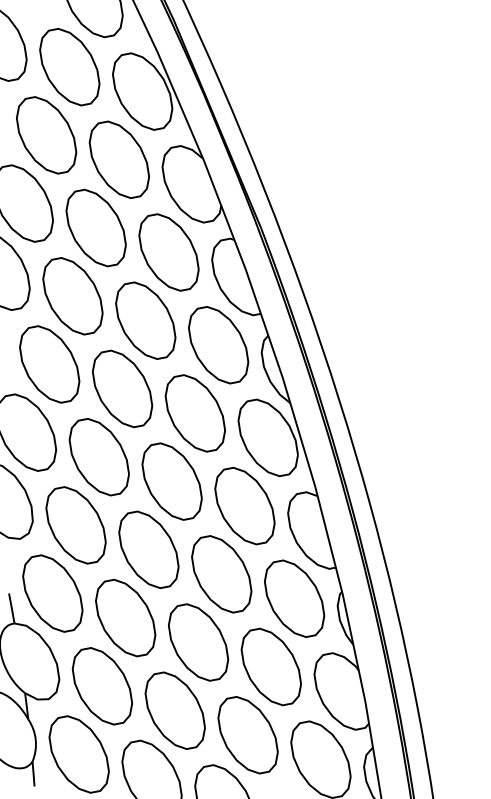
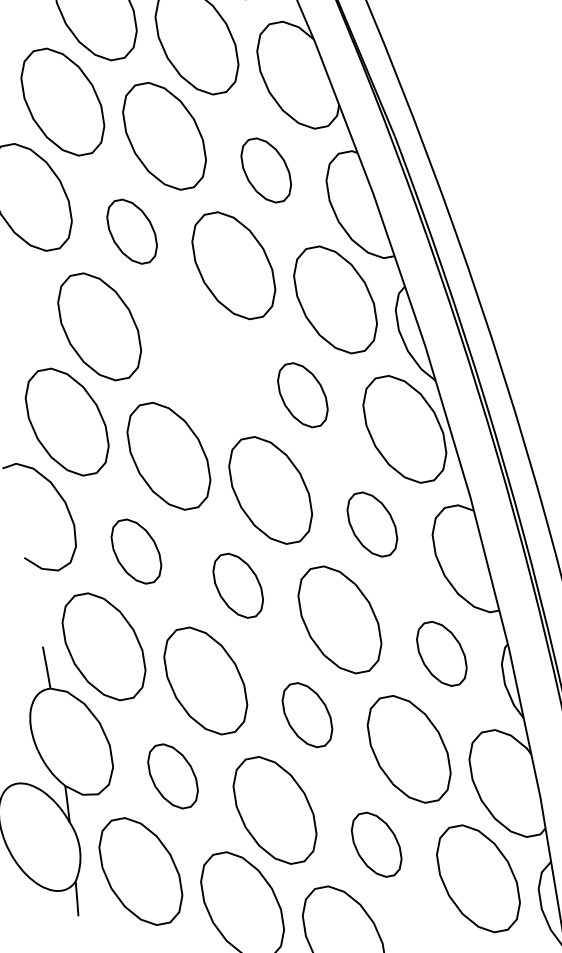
part: (168, 252) -> (265, 170), size x0.6
part: (72, 296) -> (131, 231), size x0.6
part: (122, 388) -> (201, 360), removed
part: (194, 413) -> (301, 395), size x0.6
part: (244, 505) -> (371, 523), size x0.6
part: (75, 525) -> (135, 551), size x0.6
part: (148, 549) -> (237, 585), size x0.6
part: (294, 598) -> (441, 653), size x0.6
part: (198, 642) -> (307, 715), size x0.6
part: (101, 686) -> (171, 776), size x0.6
part: (247, 735) -> (375, 845), size x0.6

